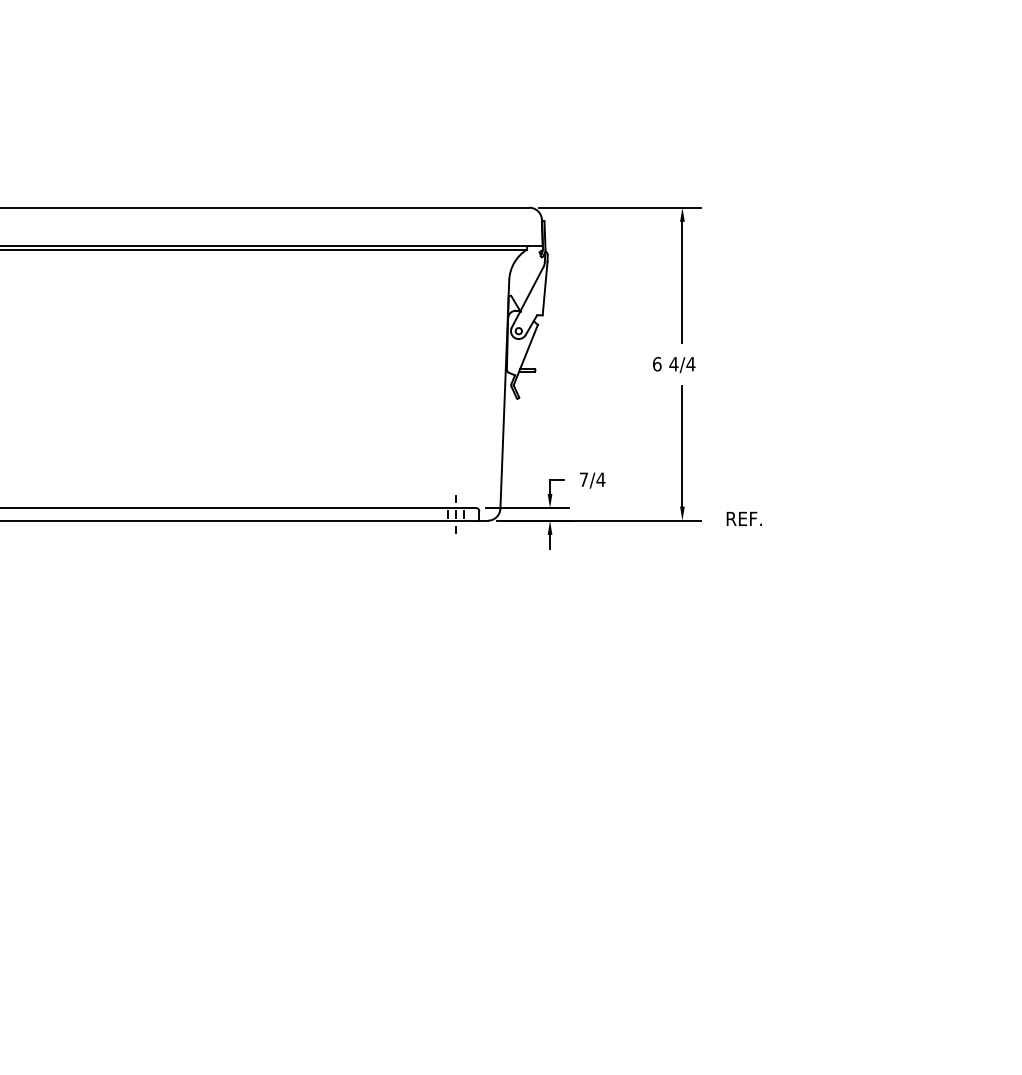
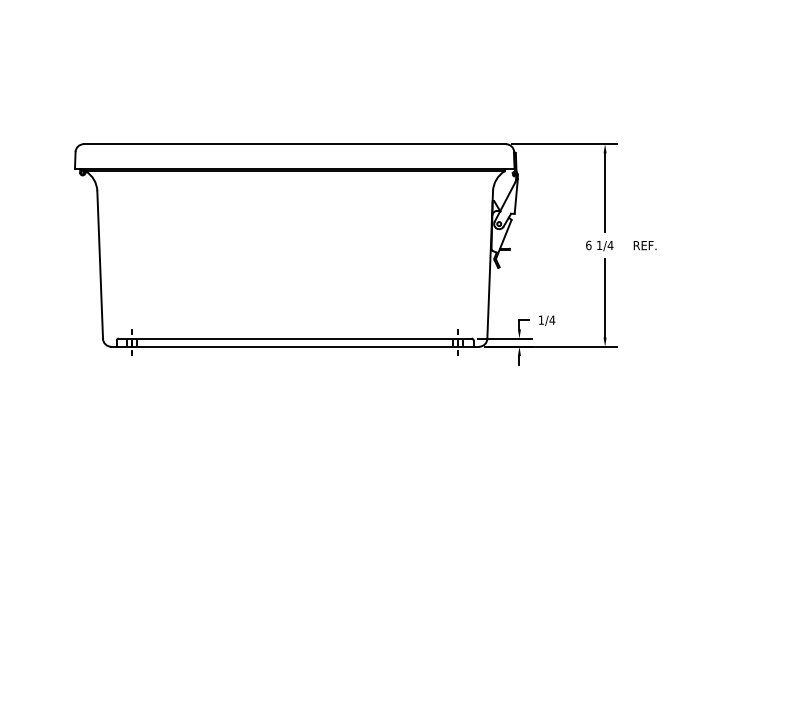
text: (673, 364) -> (599, 245), 4/4 -> 1/4
text: (582, 478) -> (540, 319), 7/4 -> 1/4
text: (743, 518) -> (644, 245), moved

